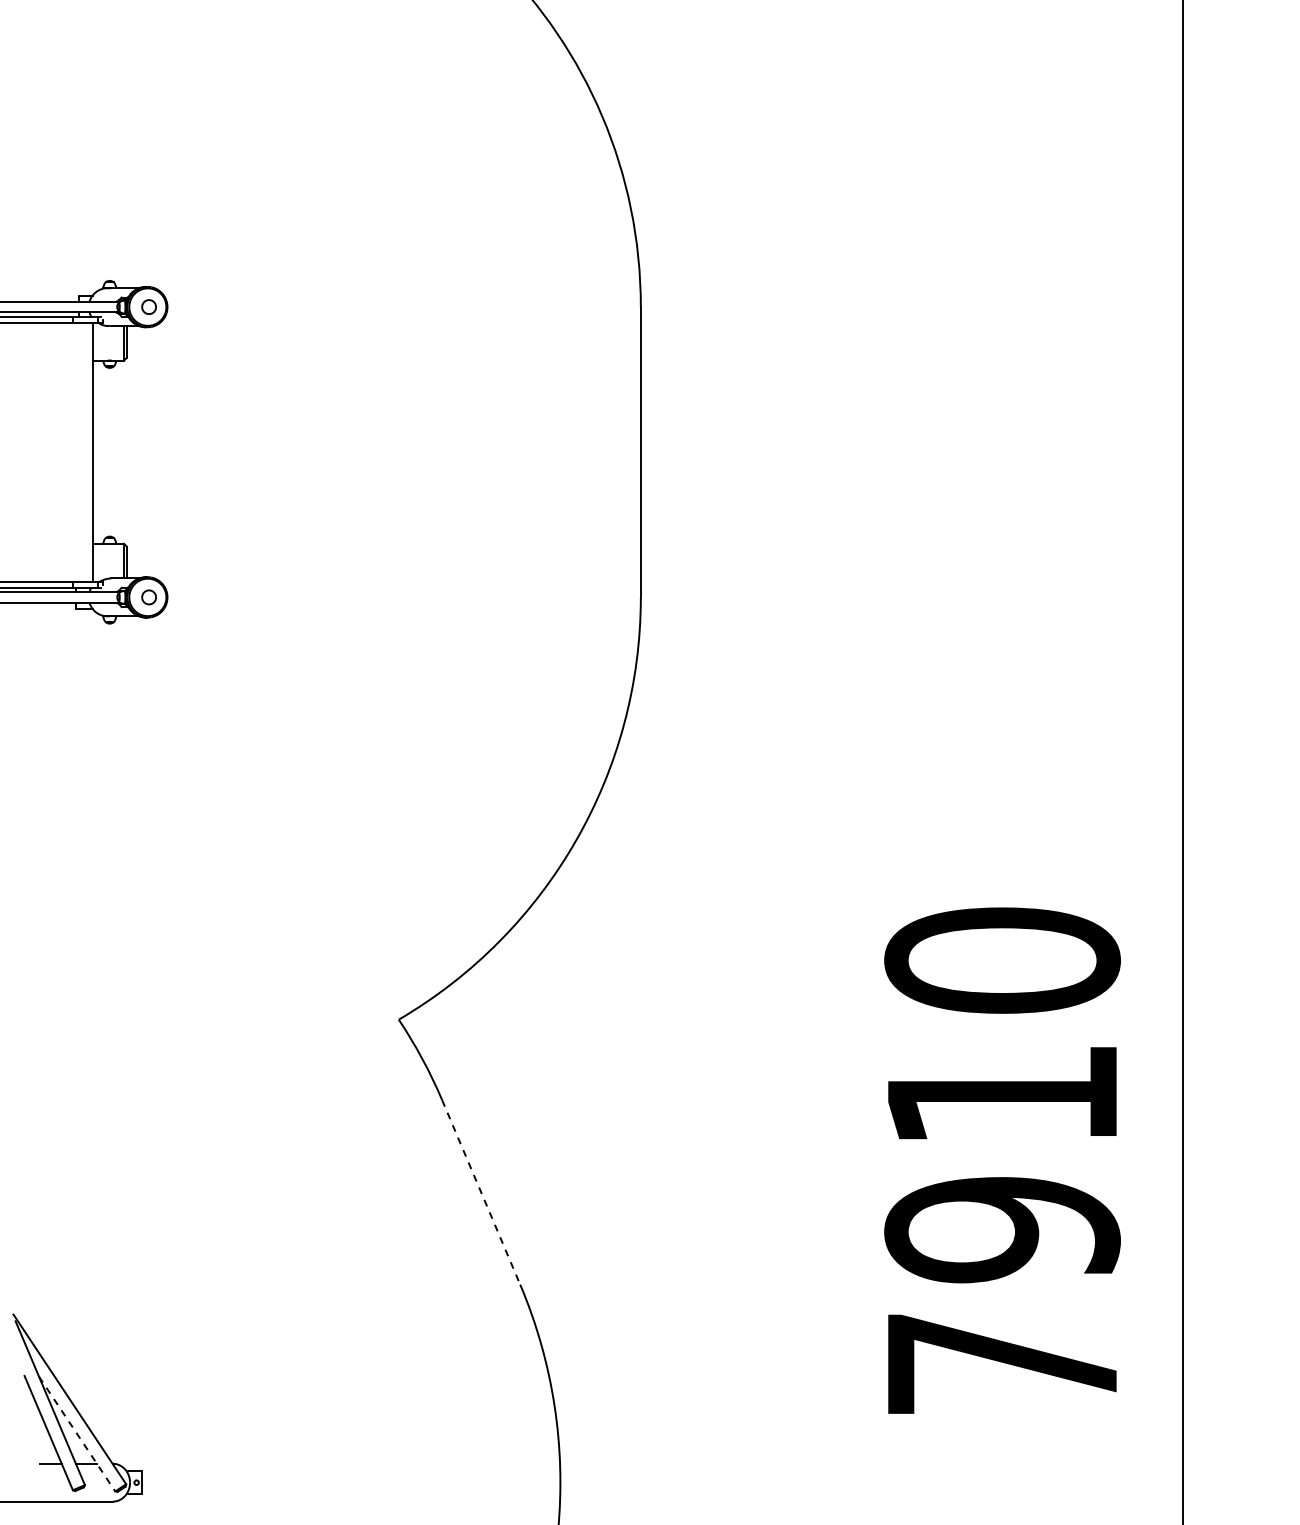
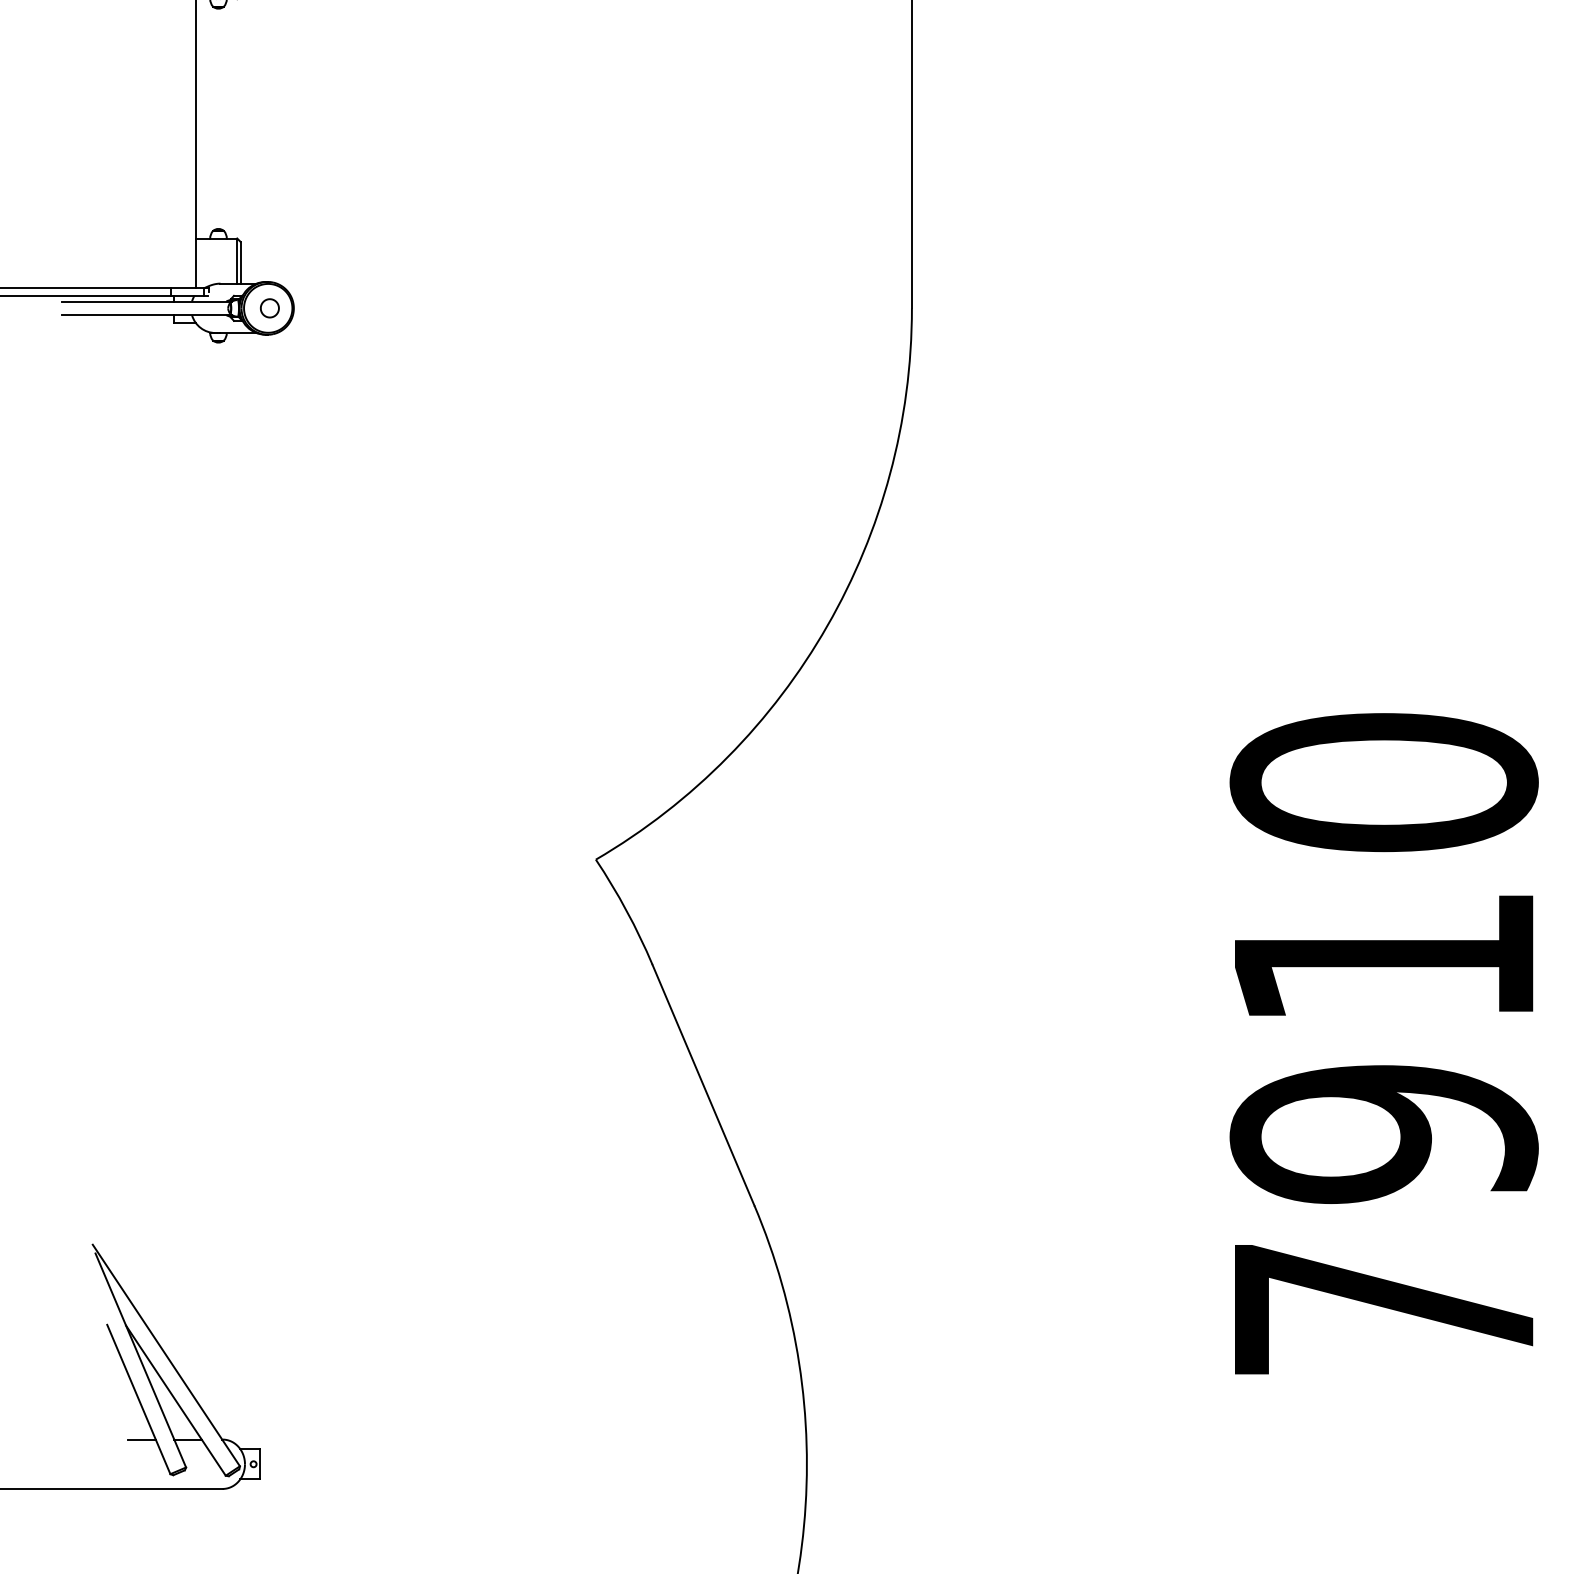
line: (481, 1192) -> (703, 1085), dashed -> solid
line: (77, 1434) -> (176, 1401), dashed -> solid

